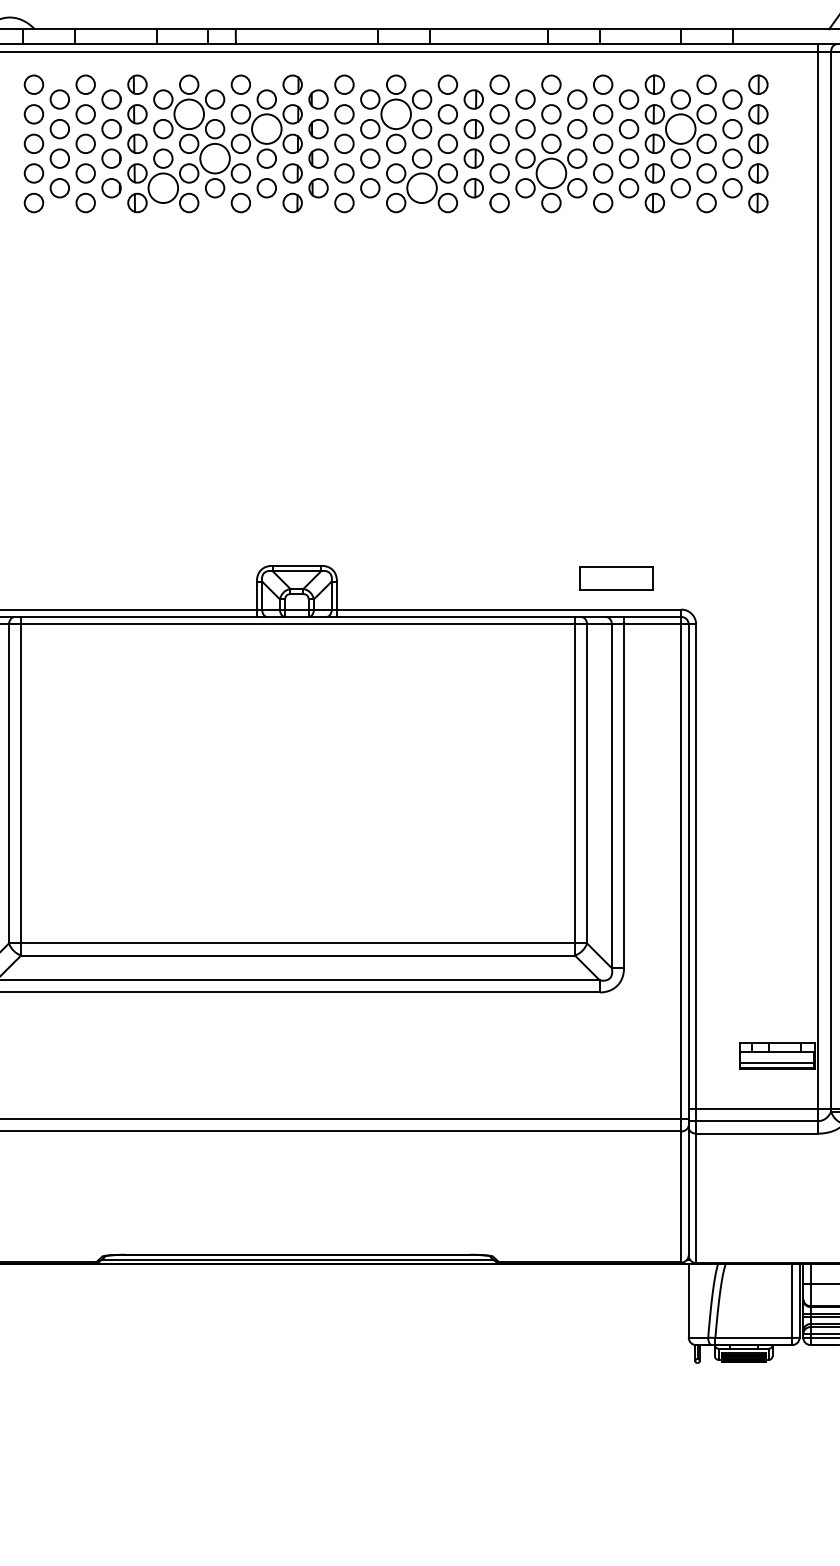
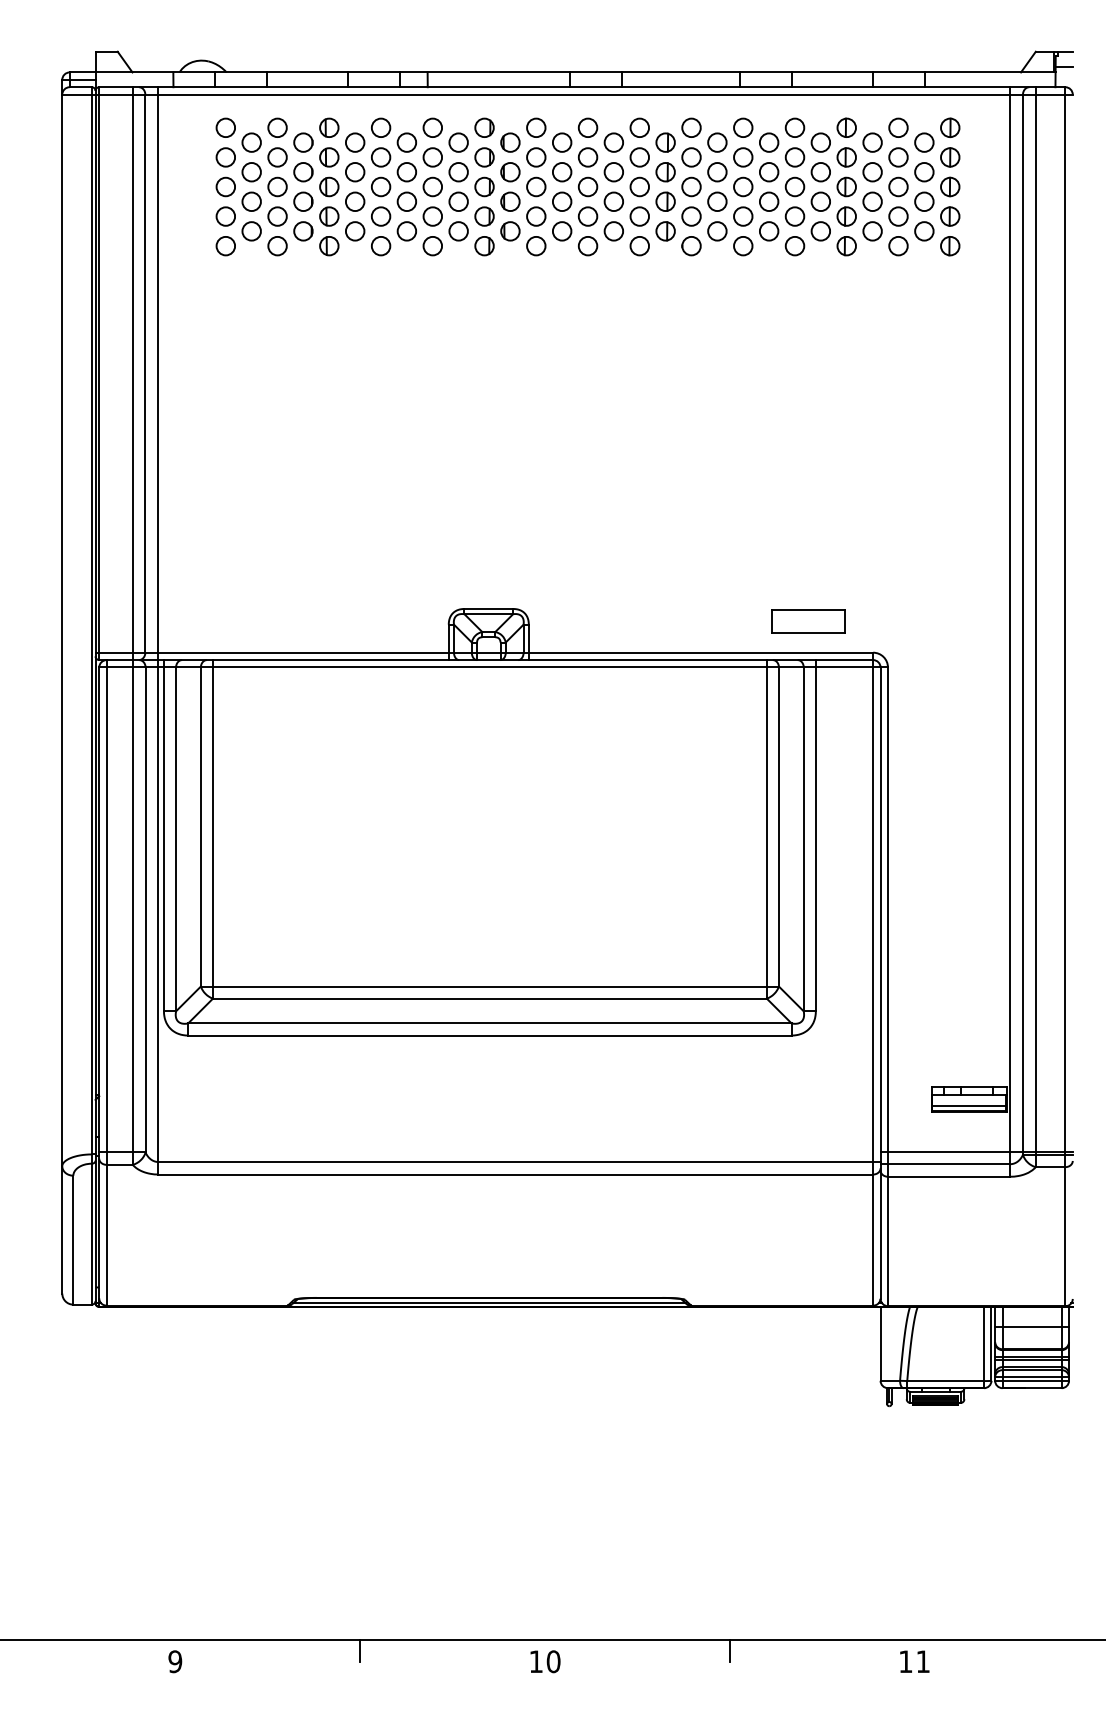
circle: (188, 114) -> (380, 157), size x0.62
circle: (395, 114) -> (587, 157), size x0.62
circle: (266, 129) -> (458, 172), size x0.62
circle: (680, 129) -> (872, 172), size x0.62
circle: (214, 158) -> (406, 201), size x0.62
circle: (551, 173) -> (743, 216), size x0.62
circle: (162, 188) -> (354, 231), size x0.62
circle: (421, 188) -> (613, 231), size x0.62

